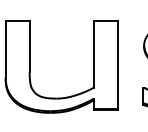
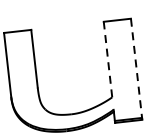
line: (93, 54) -> (107, 59), solid -> dashed
line: (117, 65) -> (136, 68), solid -> dashed

